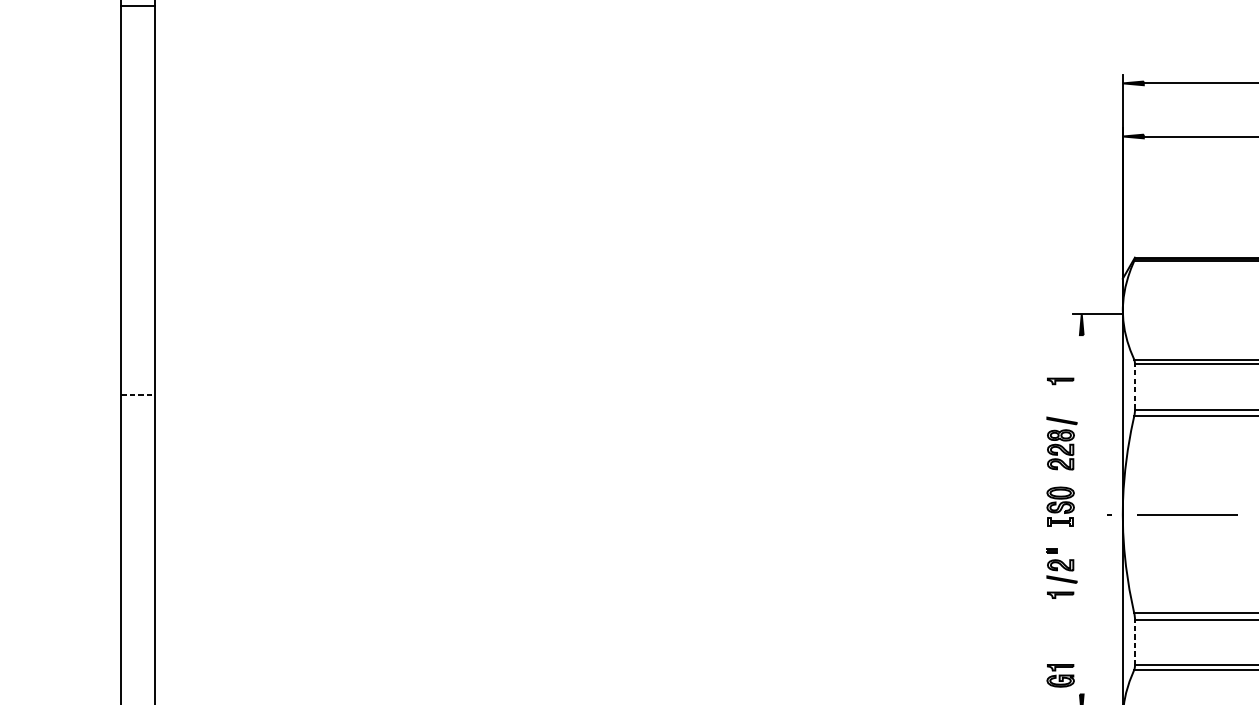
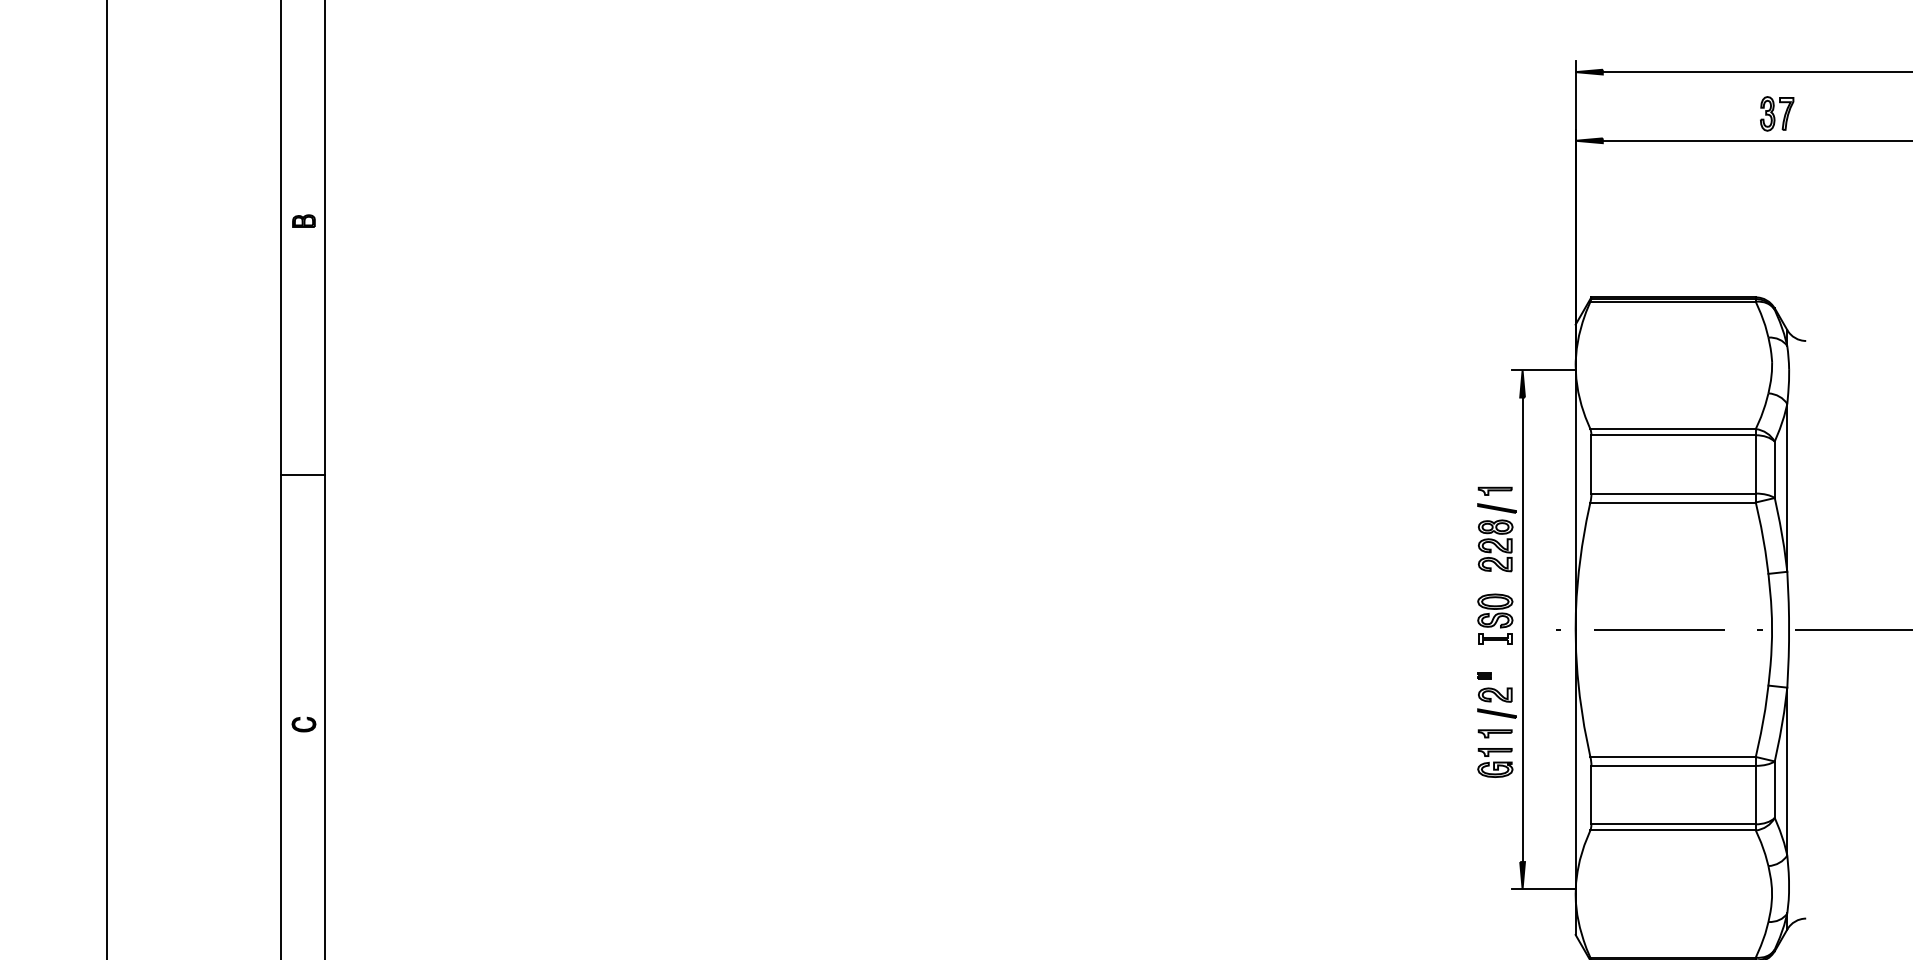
part: (138, 198) -> (303, 220), added
part: (1060, 380) -> (1494, 490), moved
line: (1135, 386) -> (1591, 463), dashed -> solid
line: (137, 394) -> (302, 474), dashed -> solid
line: (1081, 514) -> (1522, 629), added
part: (138, 588) -> (303, 724), added
line: (1135, 642) -> (1591, 794), dashed -> solid
part: (1060, 675) -> (1495, 762), moved

